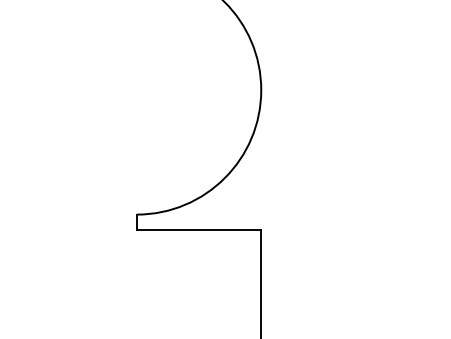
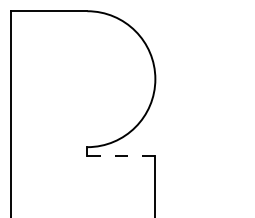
line: (199, 229) -> (121, 155), solid -> dashed

